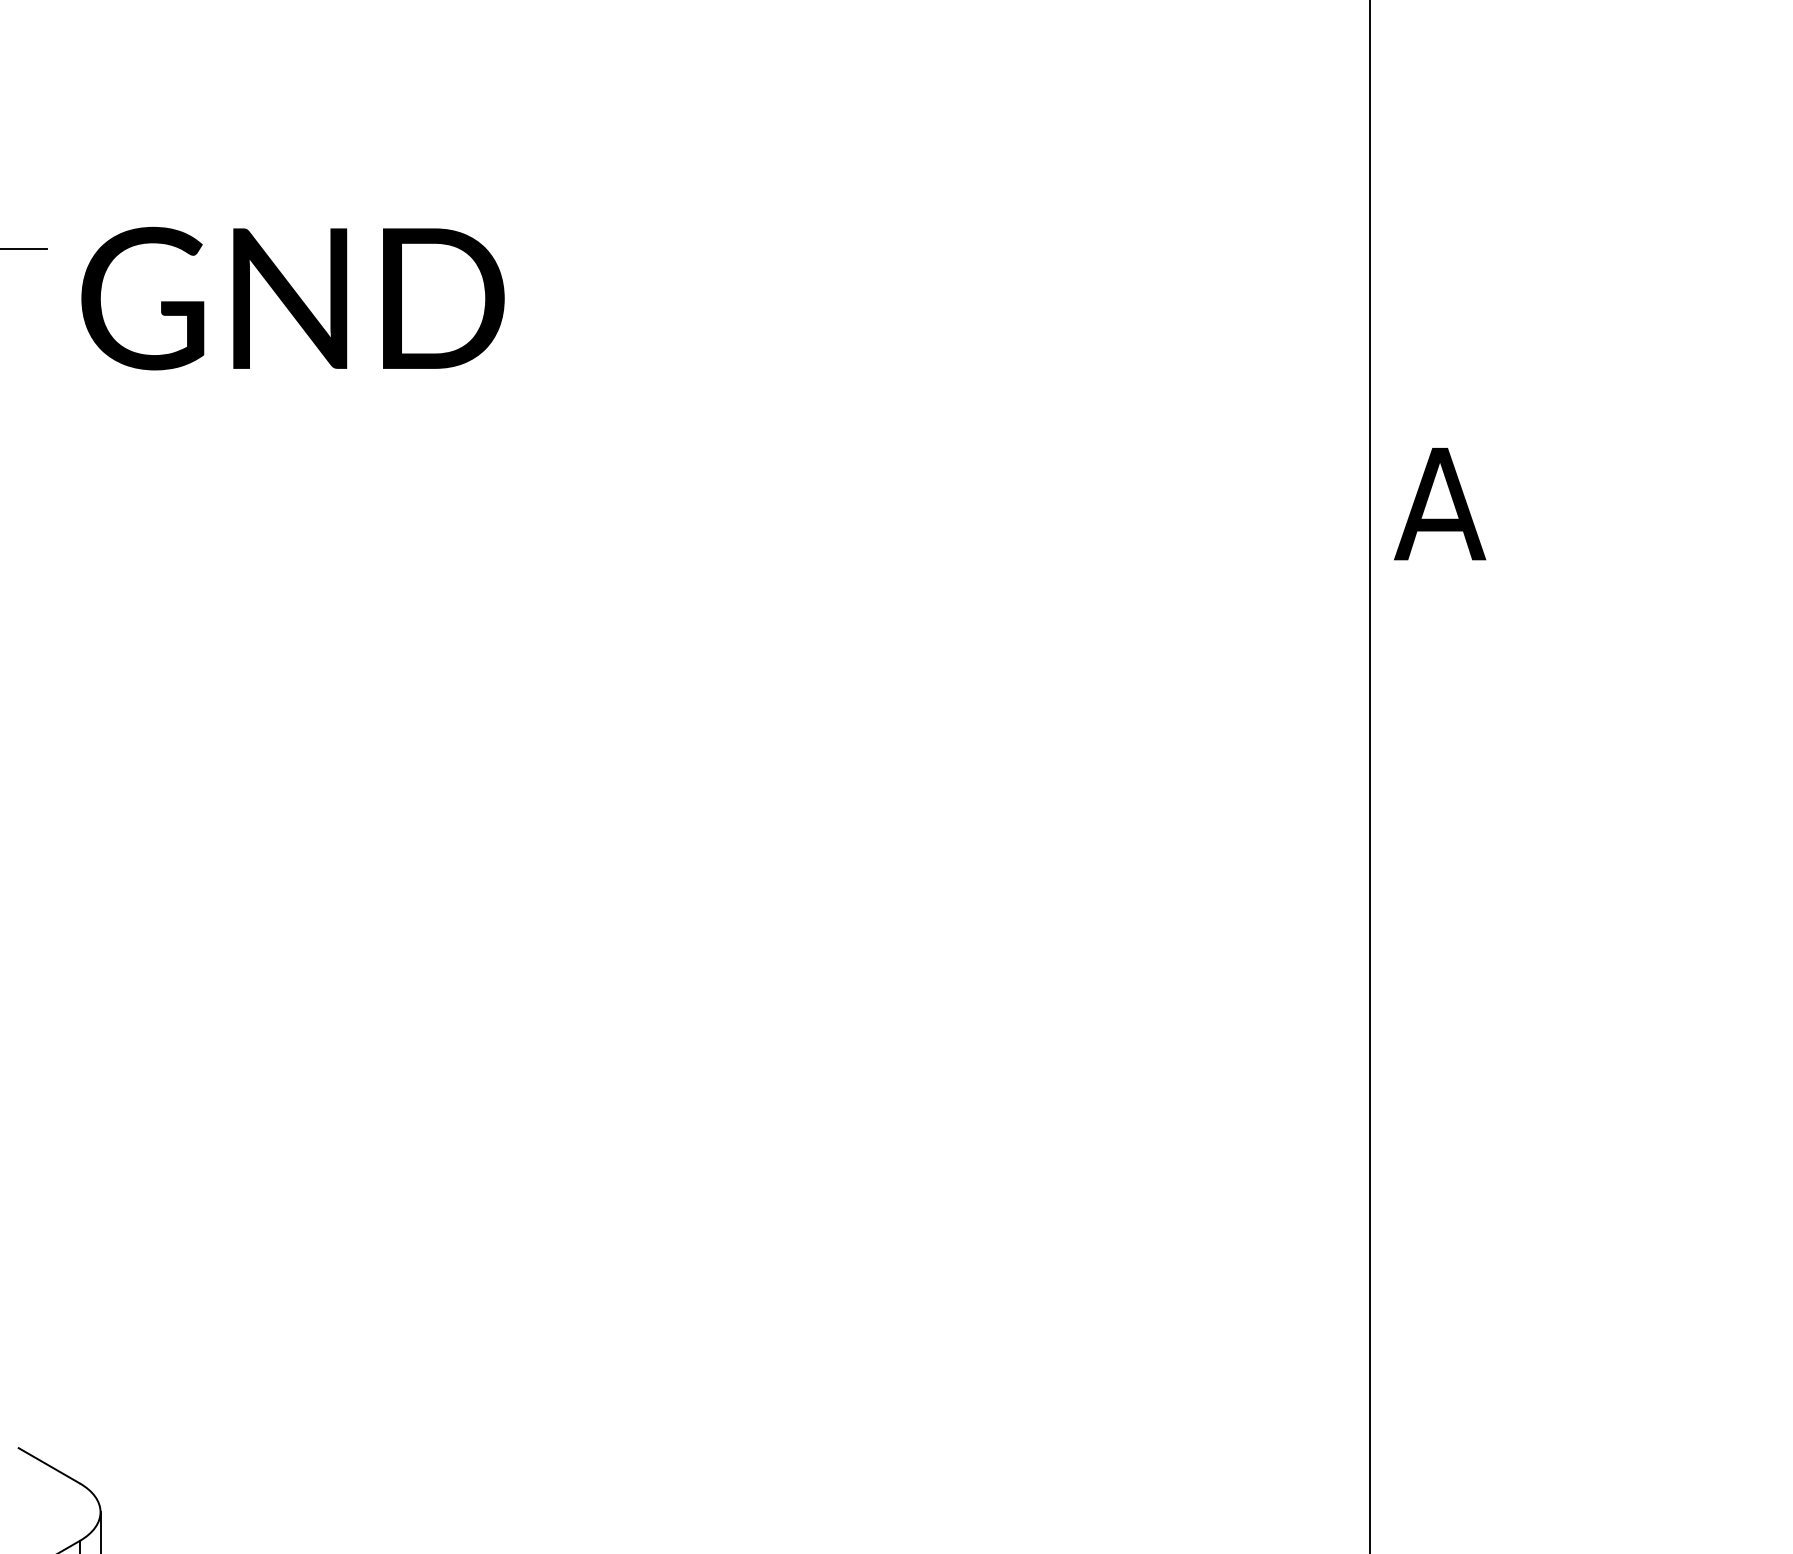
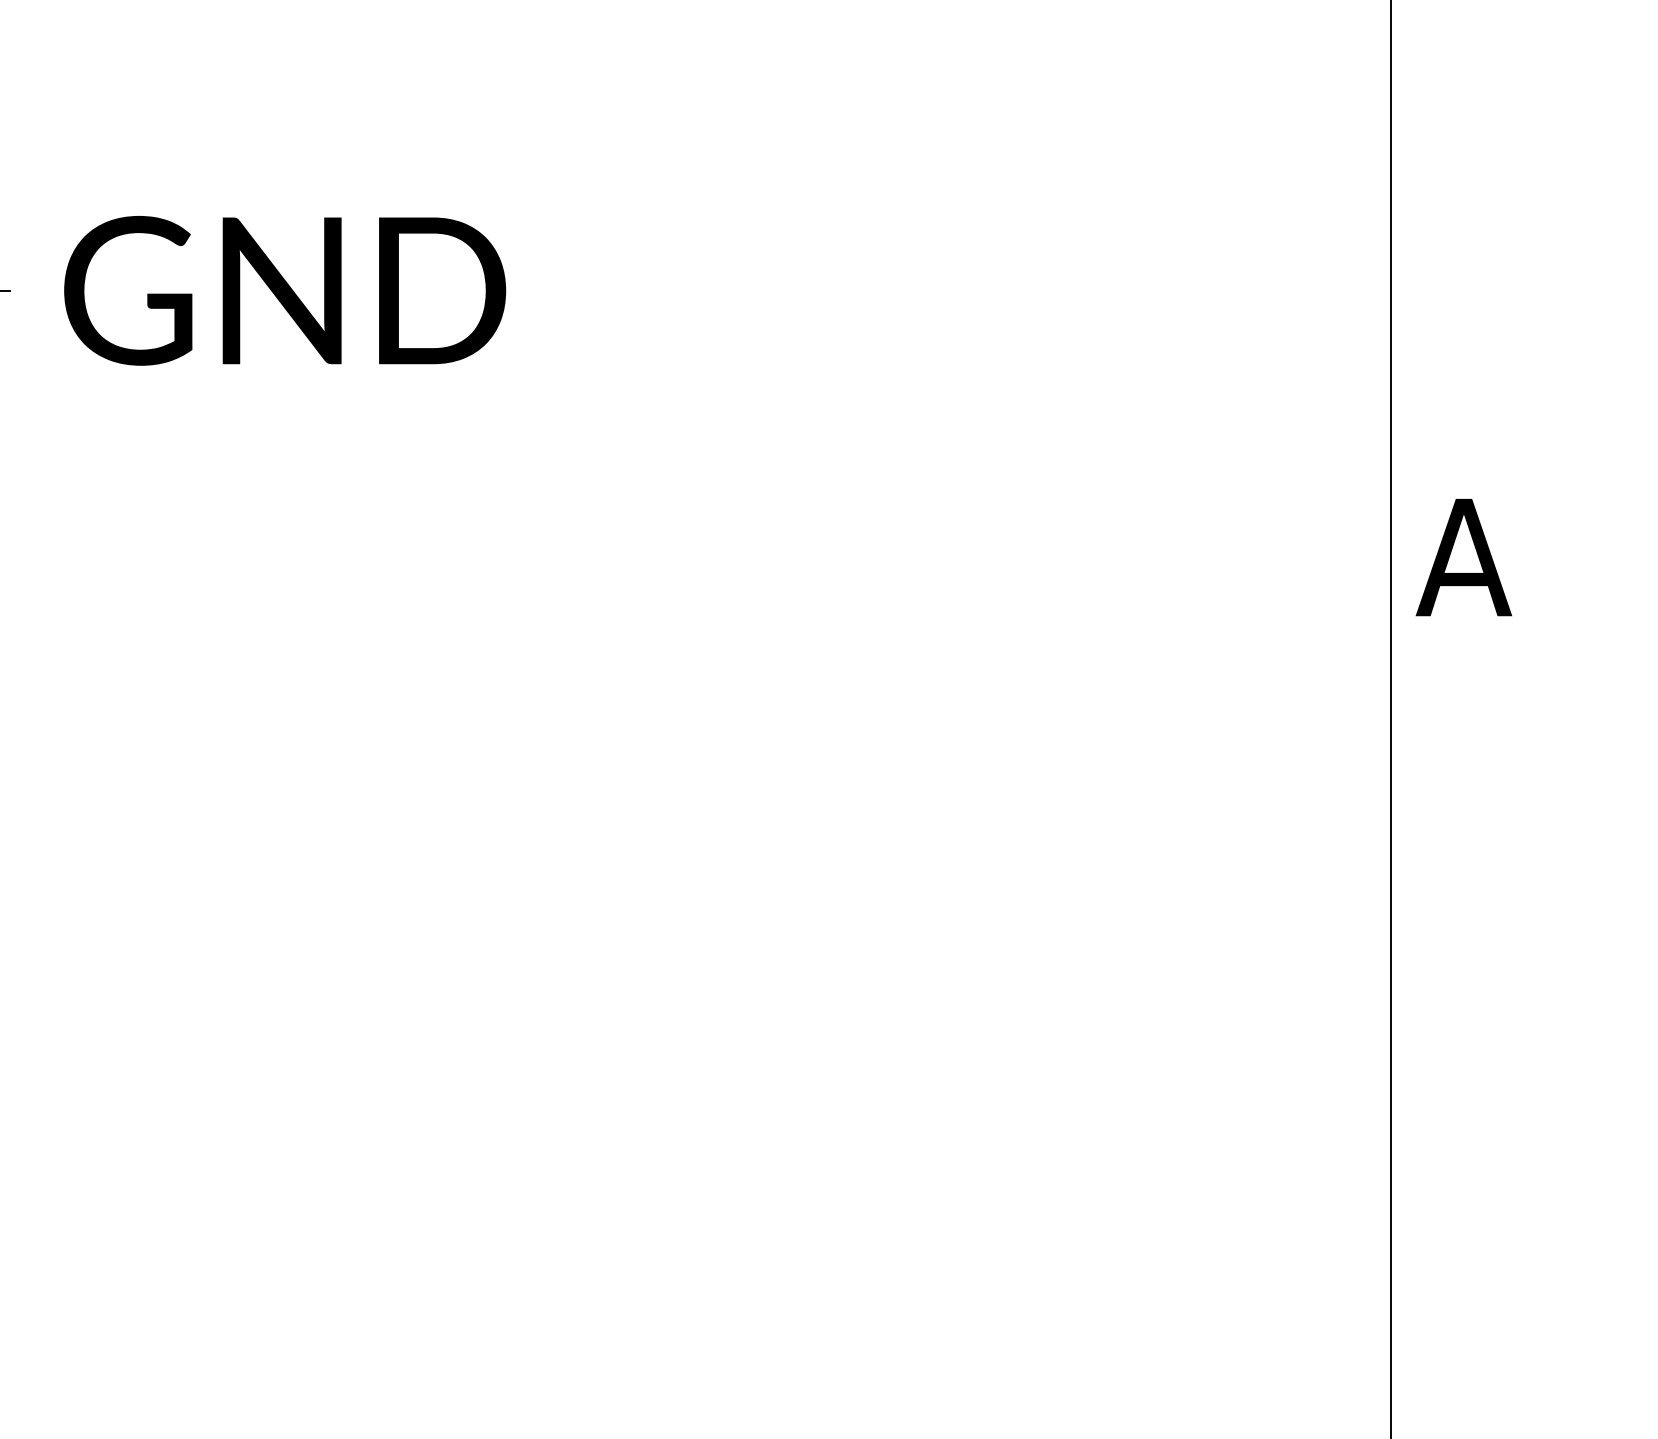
text: (292, 298) -> (284, 290), moved

